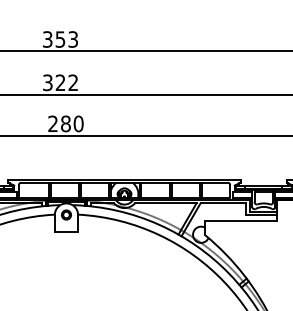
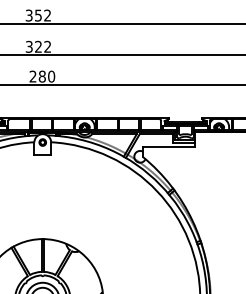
text: (73, 39) -> (47, 15), 353 -> 352

